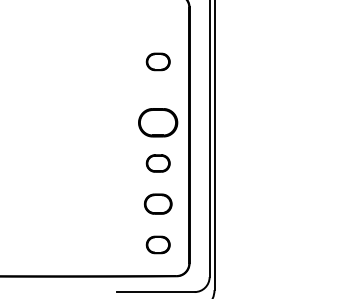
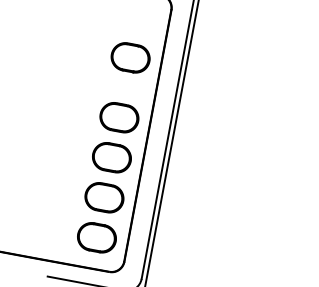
part: (158, 61) -> (131, 57), size x1.67
part: (158, 163) -> (112, 157), size x1.67
part: (158, 203) -> (104, 197), size x1.43
part: (158, 244) -> (97, 237), size x1.67

